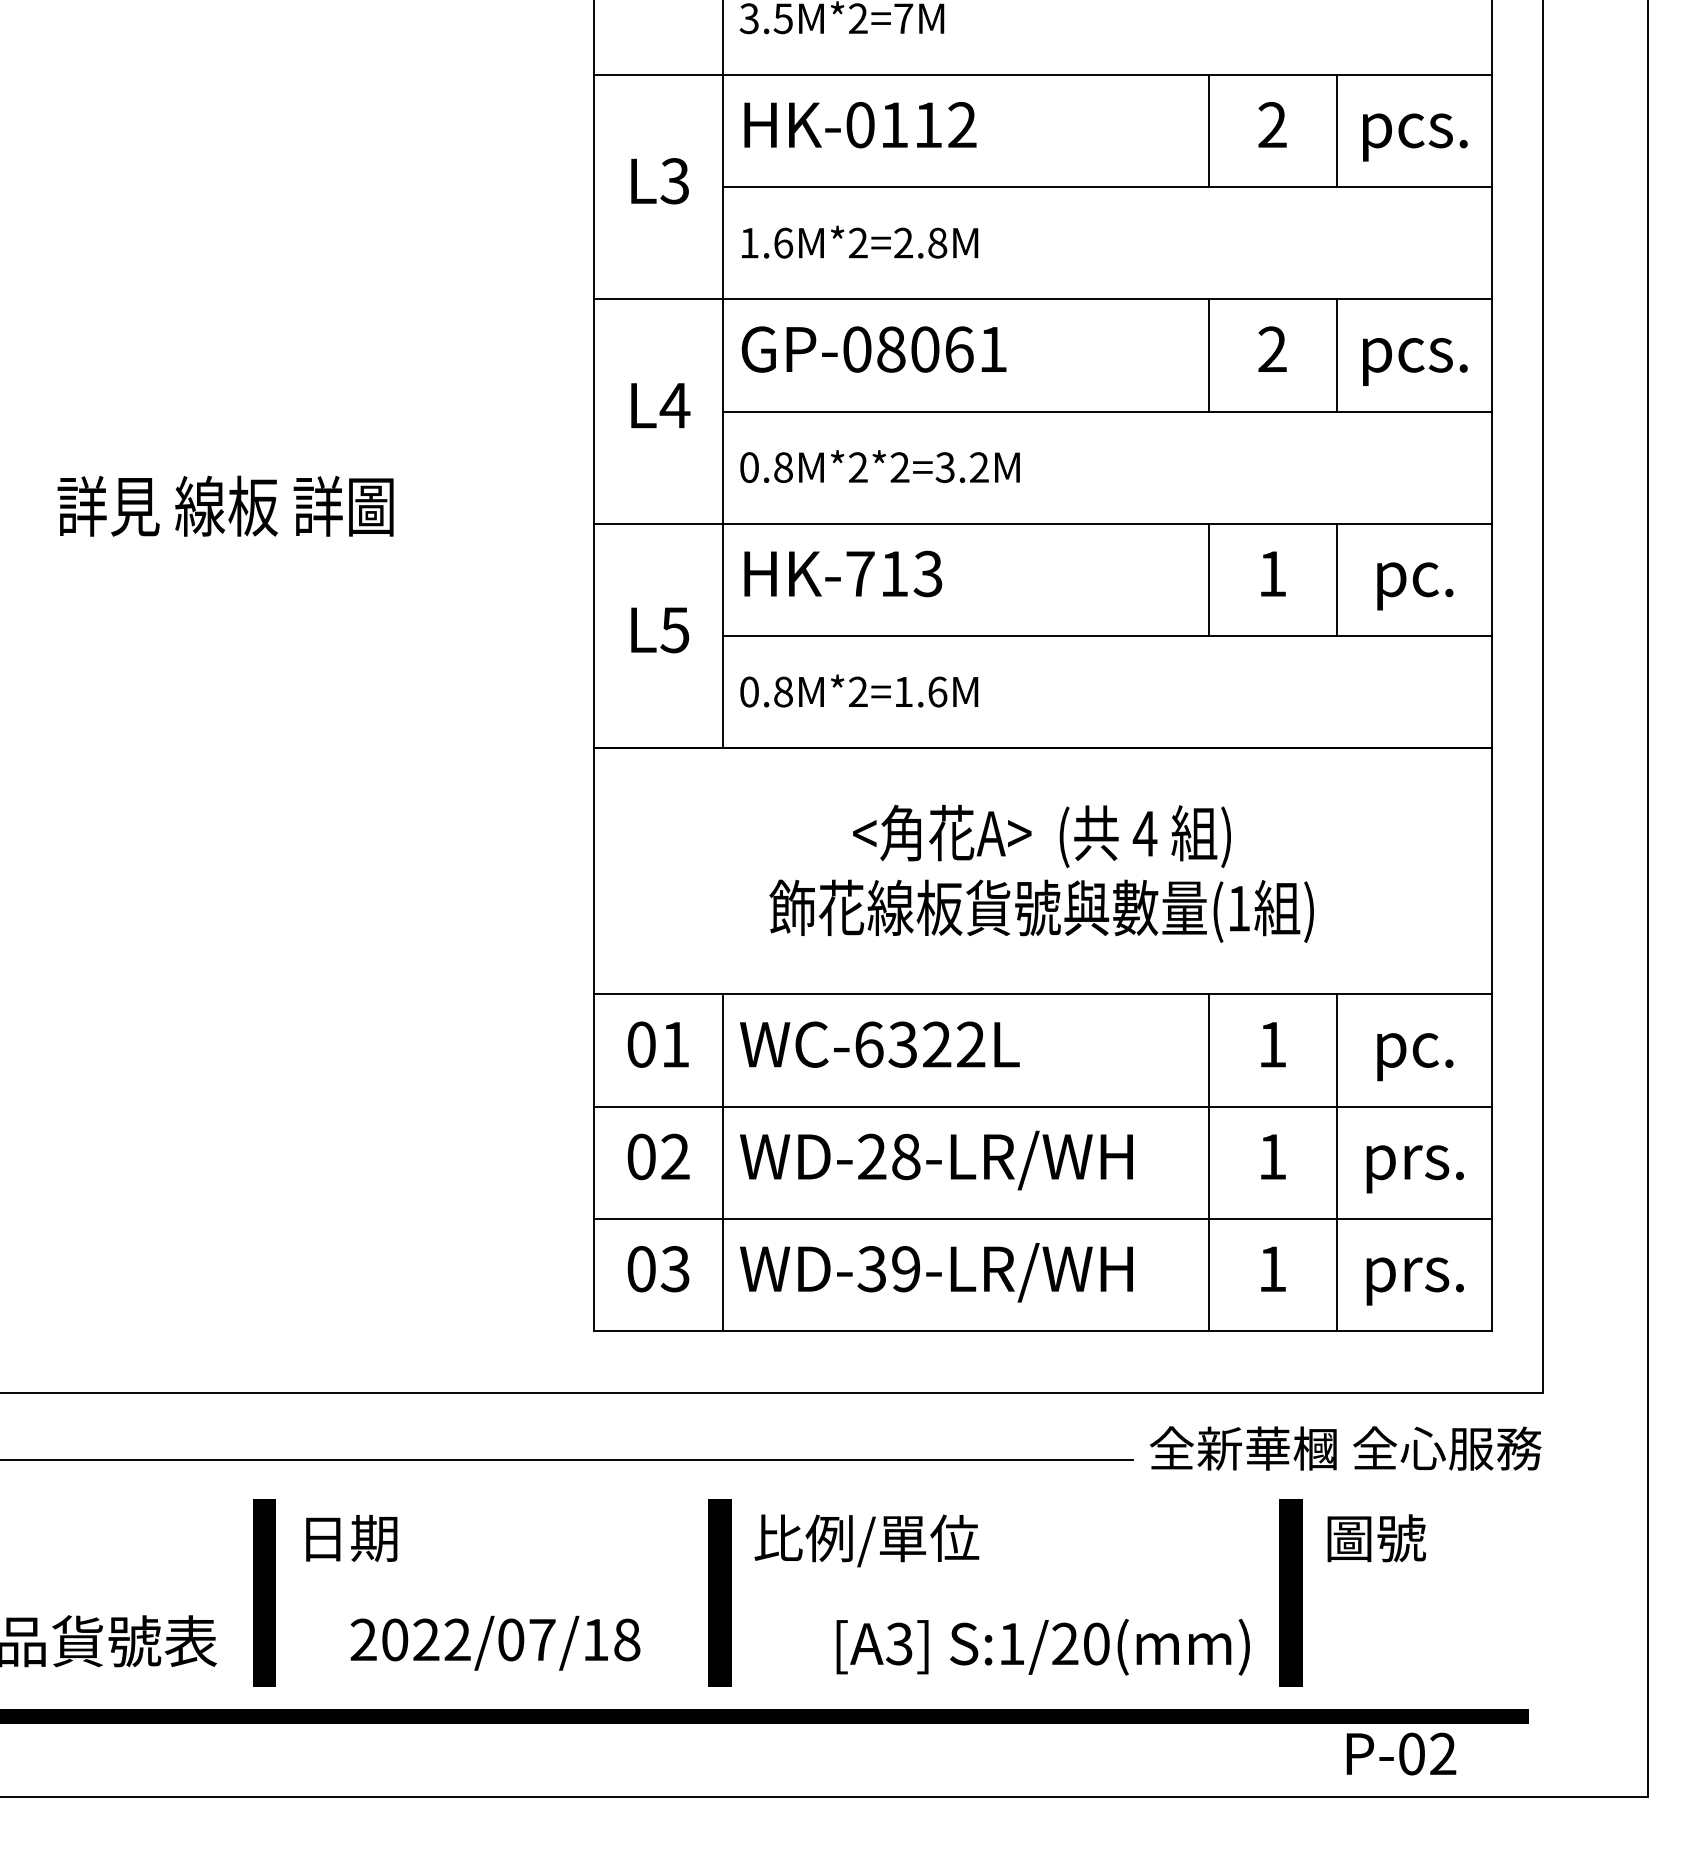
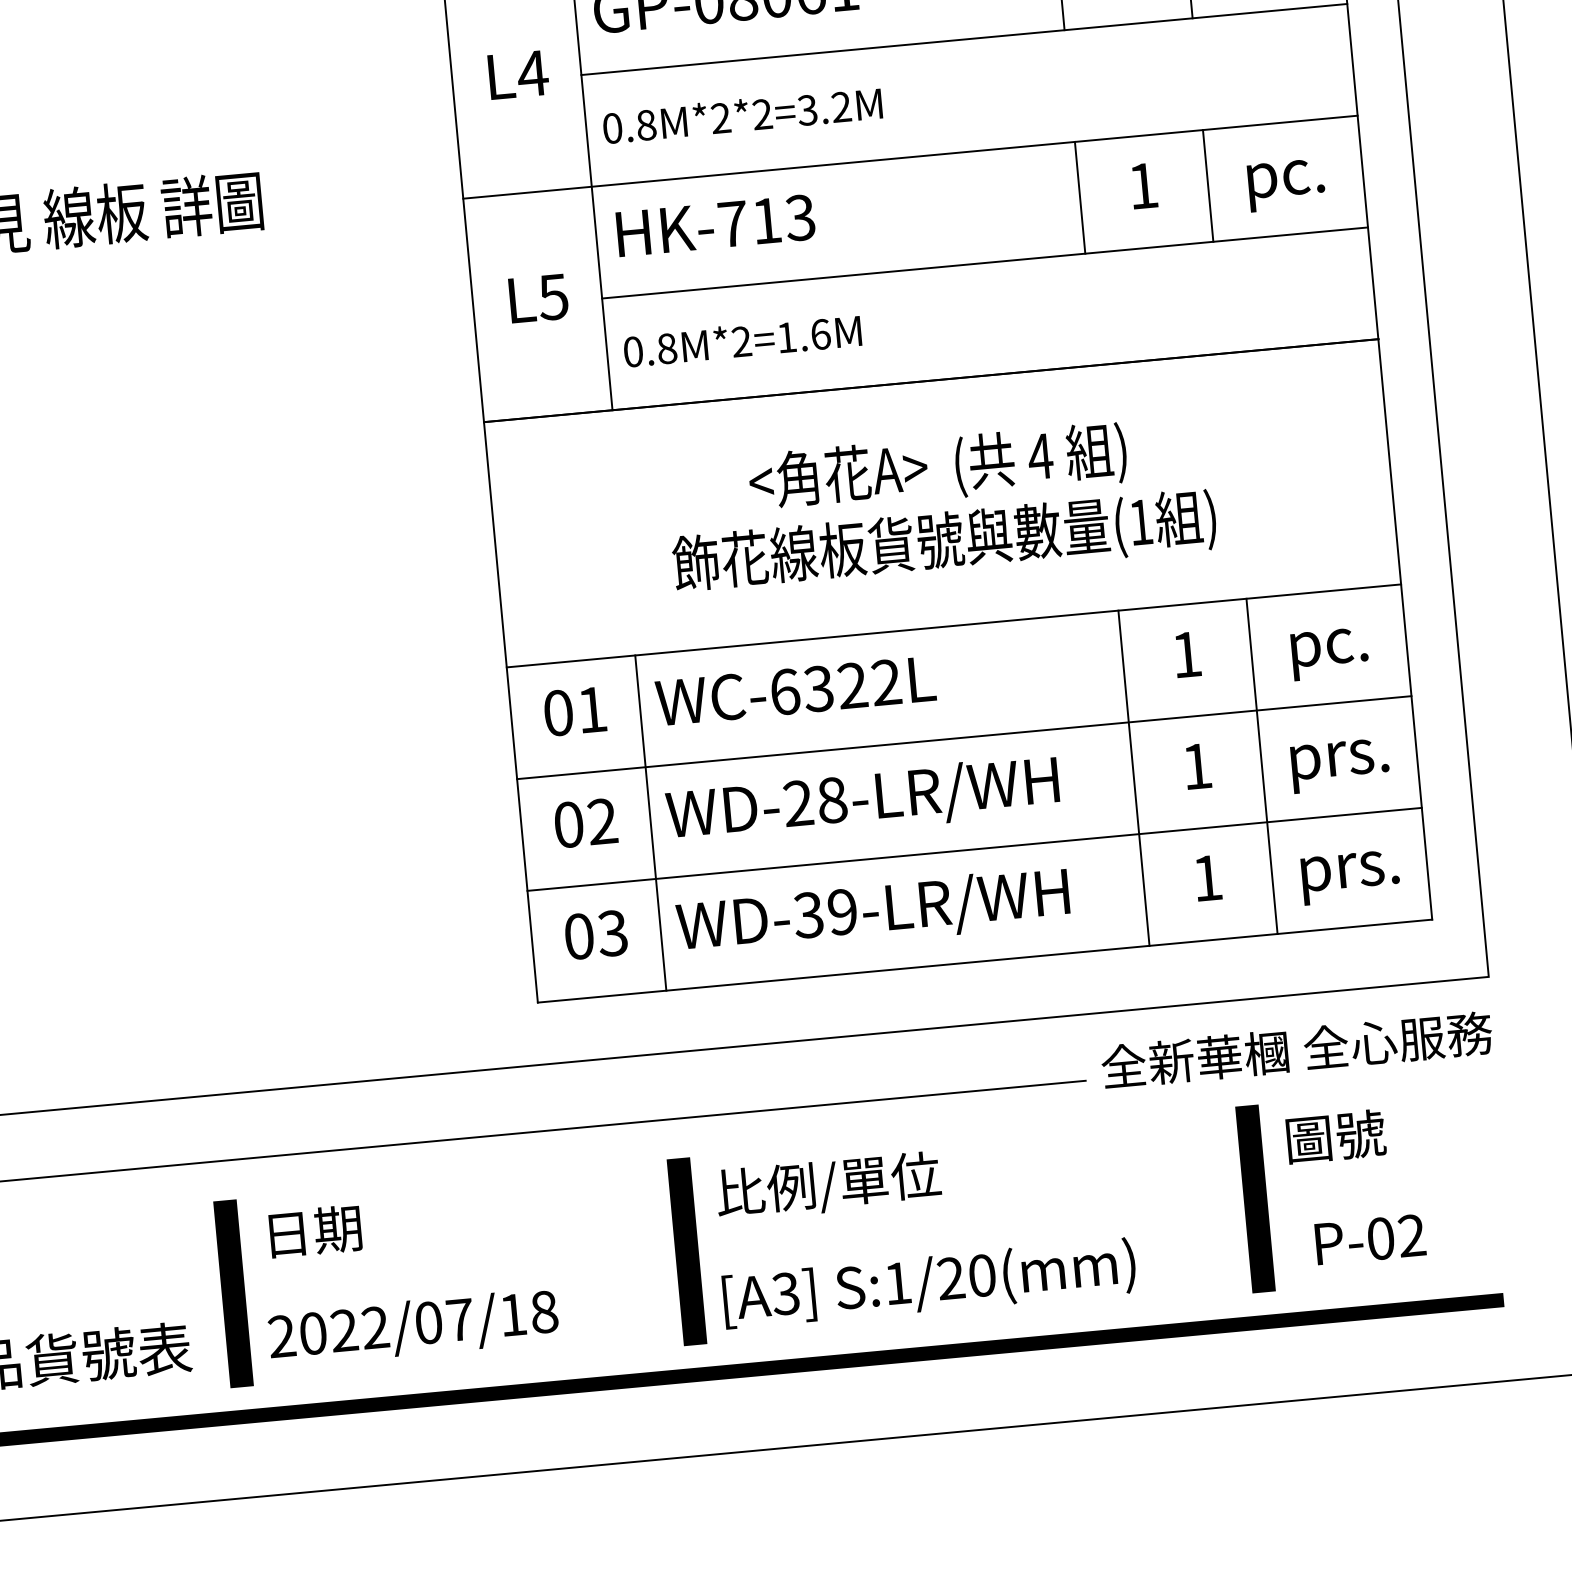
text: (495, 1642) -> (413, 1326), moved
text: (1042, 1646) -> (928, 1283), moved
text: (1401, 1753) -> (1370, 1239), moved

